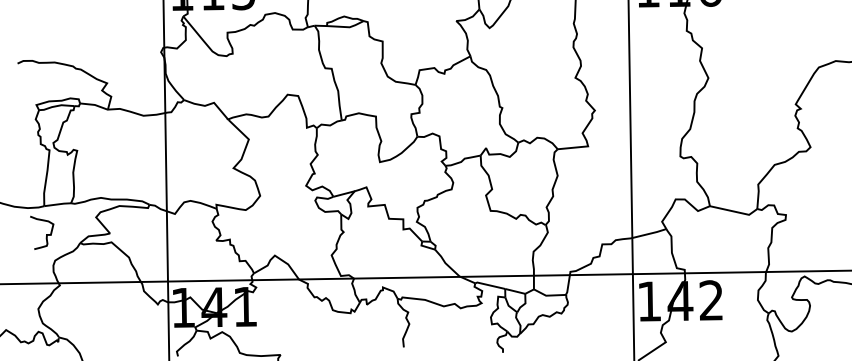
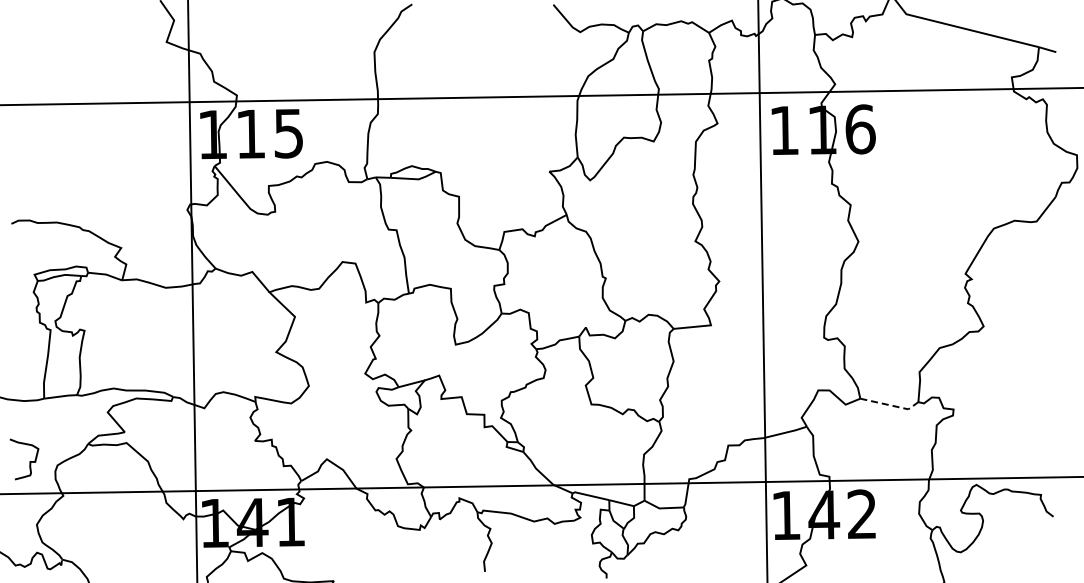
line: (735, 211) -> (891, 405), solid -> dashed
curve: (46, 234) -> (29, 461), moved

